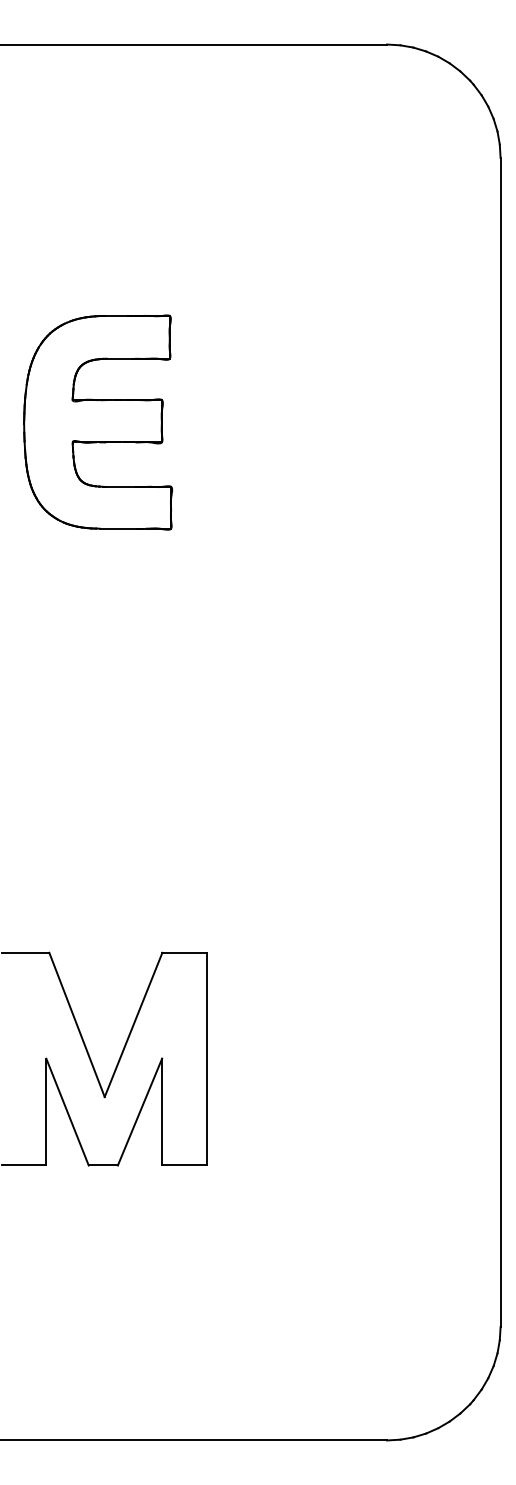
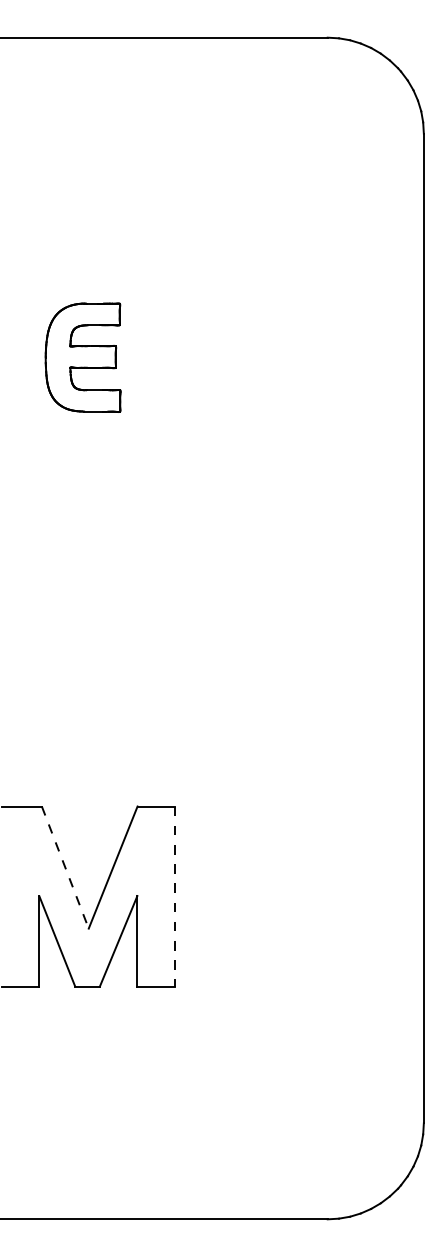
part: (98, 422) -> (83, 357), size x0.6
line: (77, 1025) -> (65, 868), solid -> dashed
line: (206, 1059) -> (174, 896), solid -> dashed

